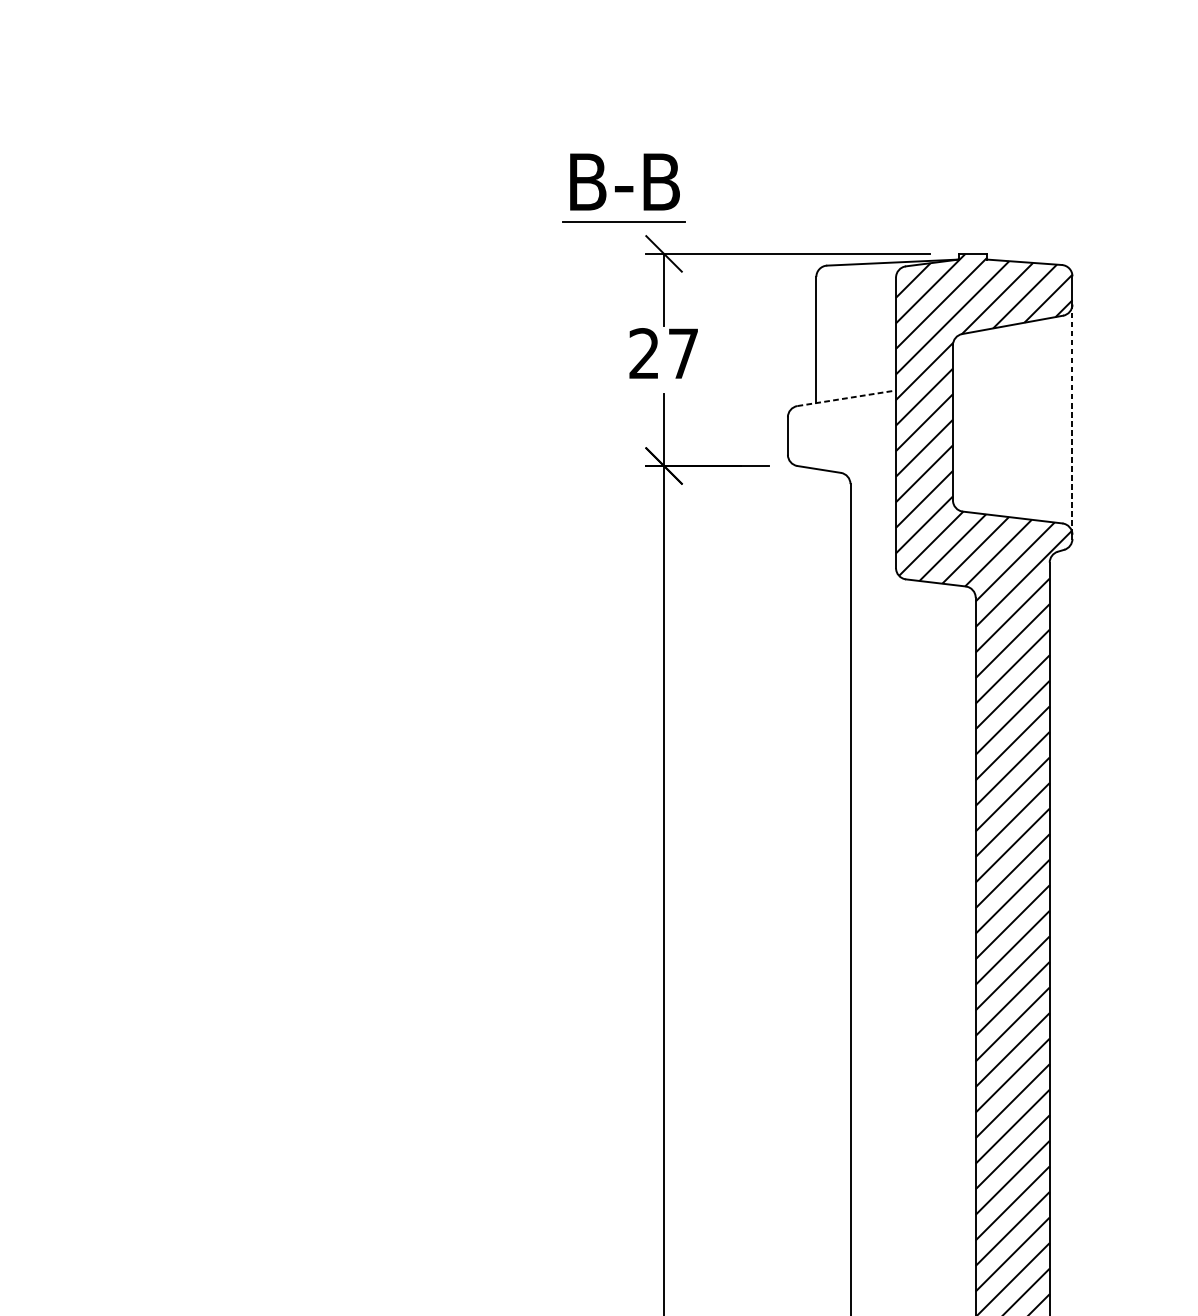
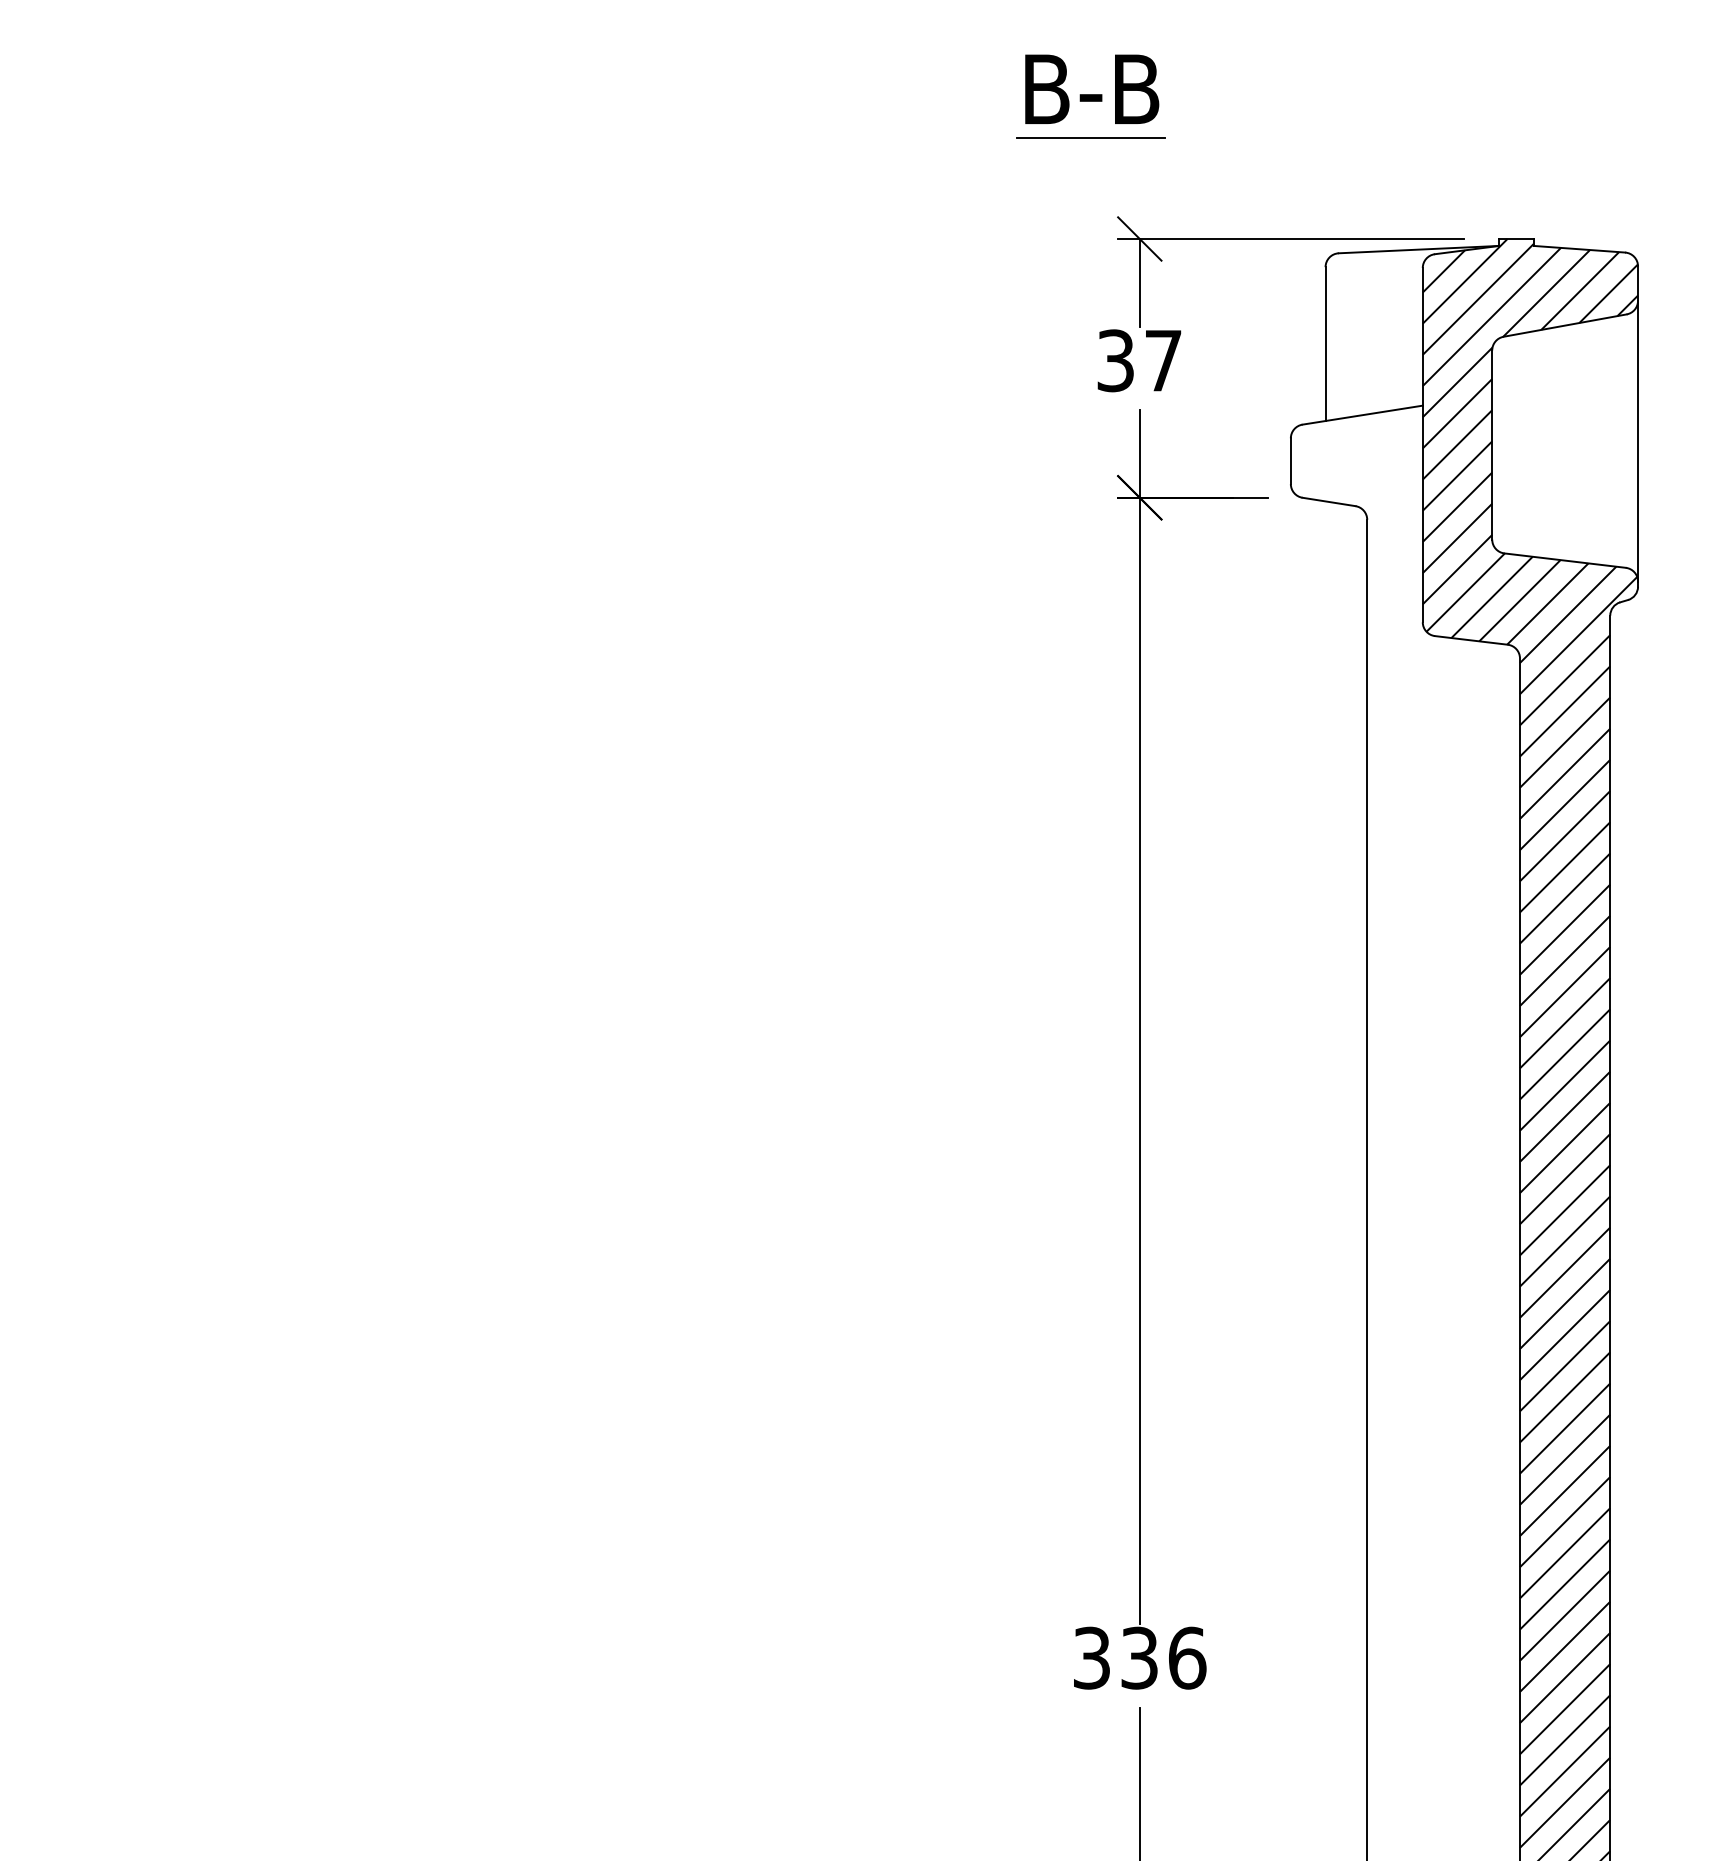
part: (623, 187) -> (1090, 96), moved
text: (644, 353) -> (1115, 360), 27 -> 37
line: (846, 398) -> (1362, 415), dashed -> solid
line: (1072, 419) -> (1638, 440), dashed -> solid

